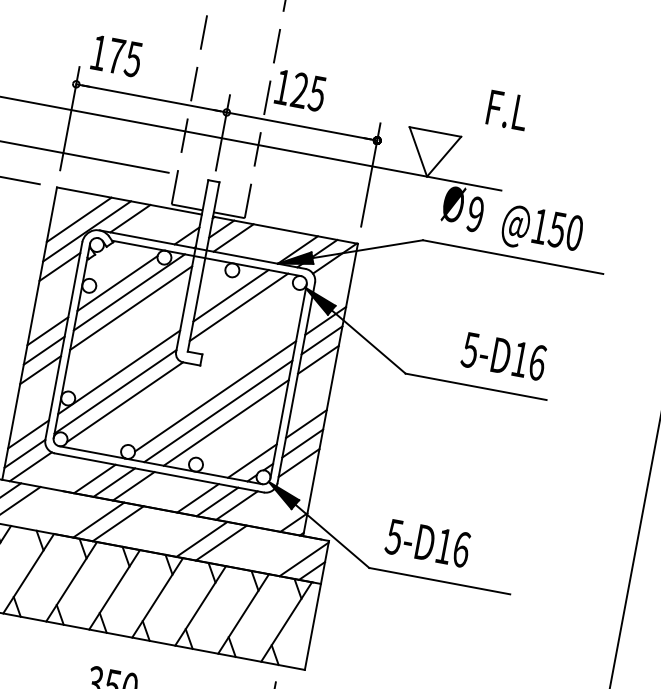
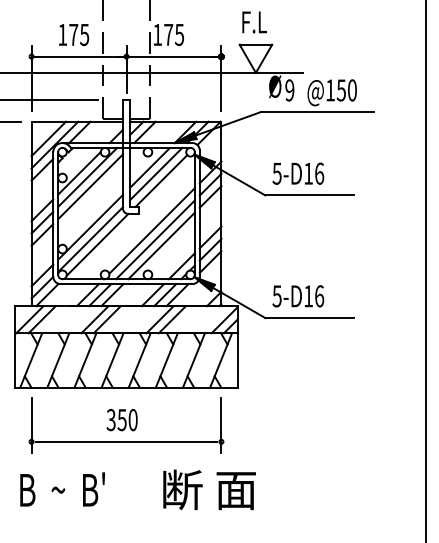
text: (117, 57) -> (74, 35), moved
text: (299, 89) -> (168, 34), 125 -> 175
text: (507, 110) -> (254, 22), moved
line: (245, 319) -> (161, 180), added
text: (504, 356) -> (298, 173), moved

